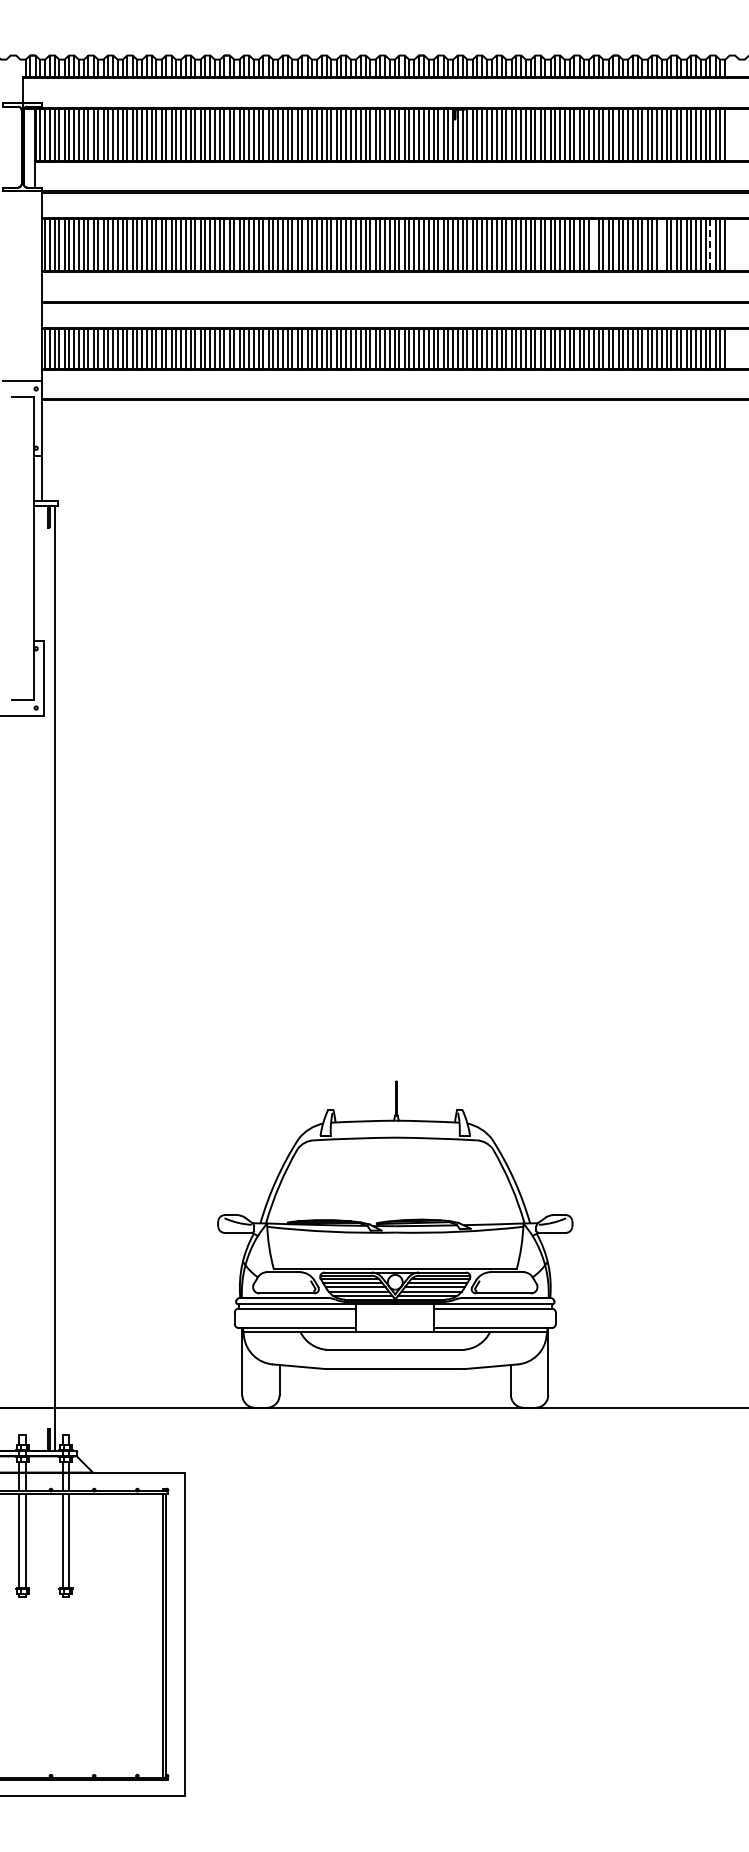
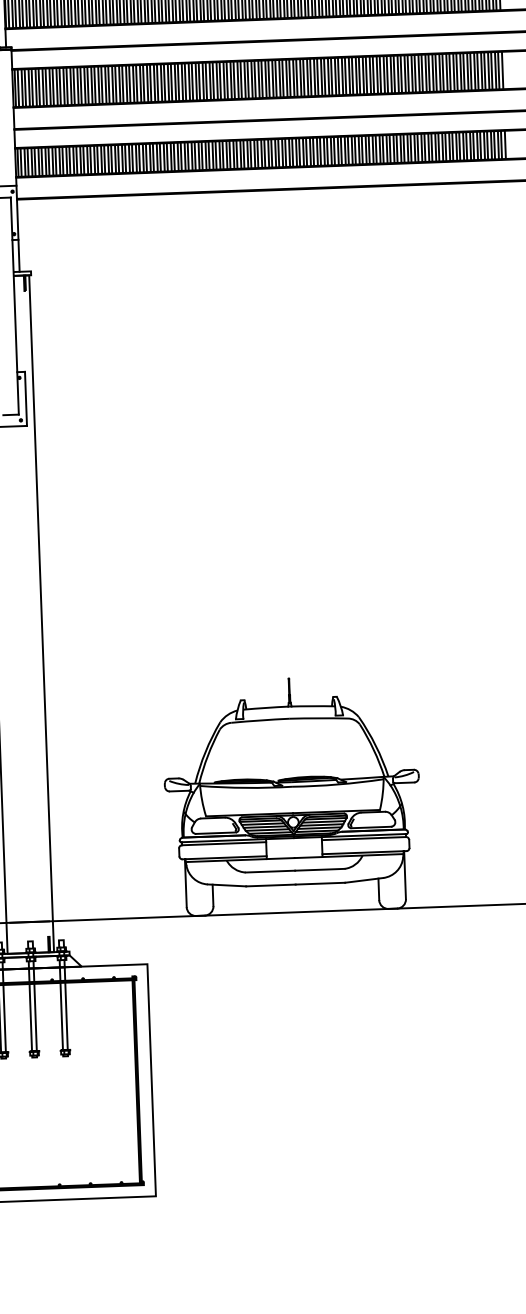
line: (593, 244) -> (408, 73), added
line: (661, 244) -> (456, 71), added
line: (710, 245) -> (491, 71), dashed -> solid

